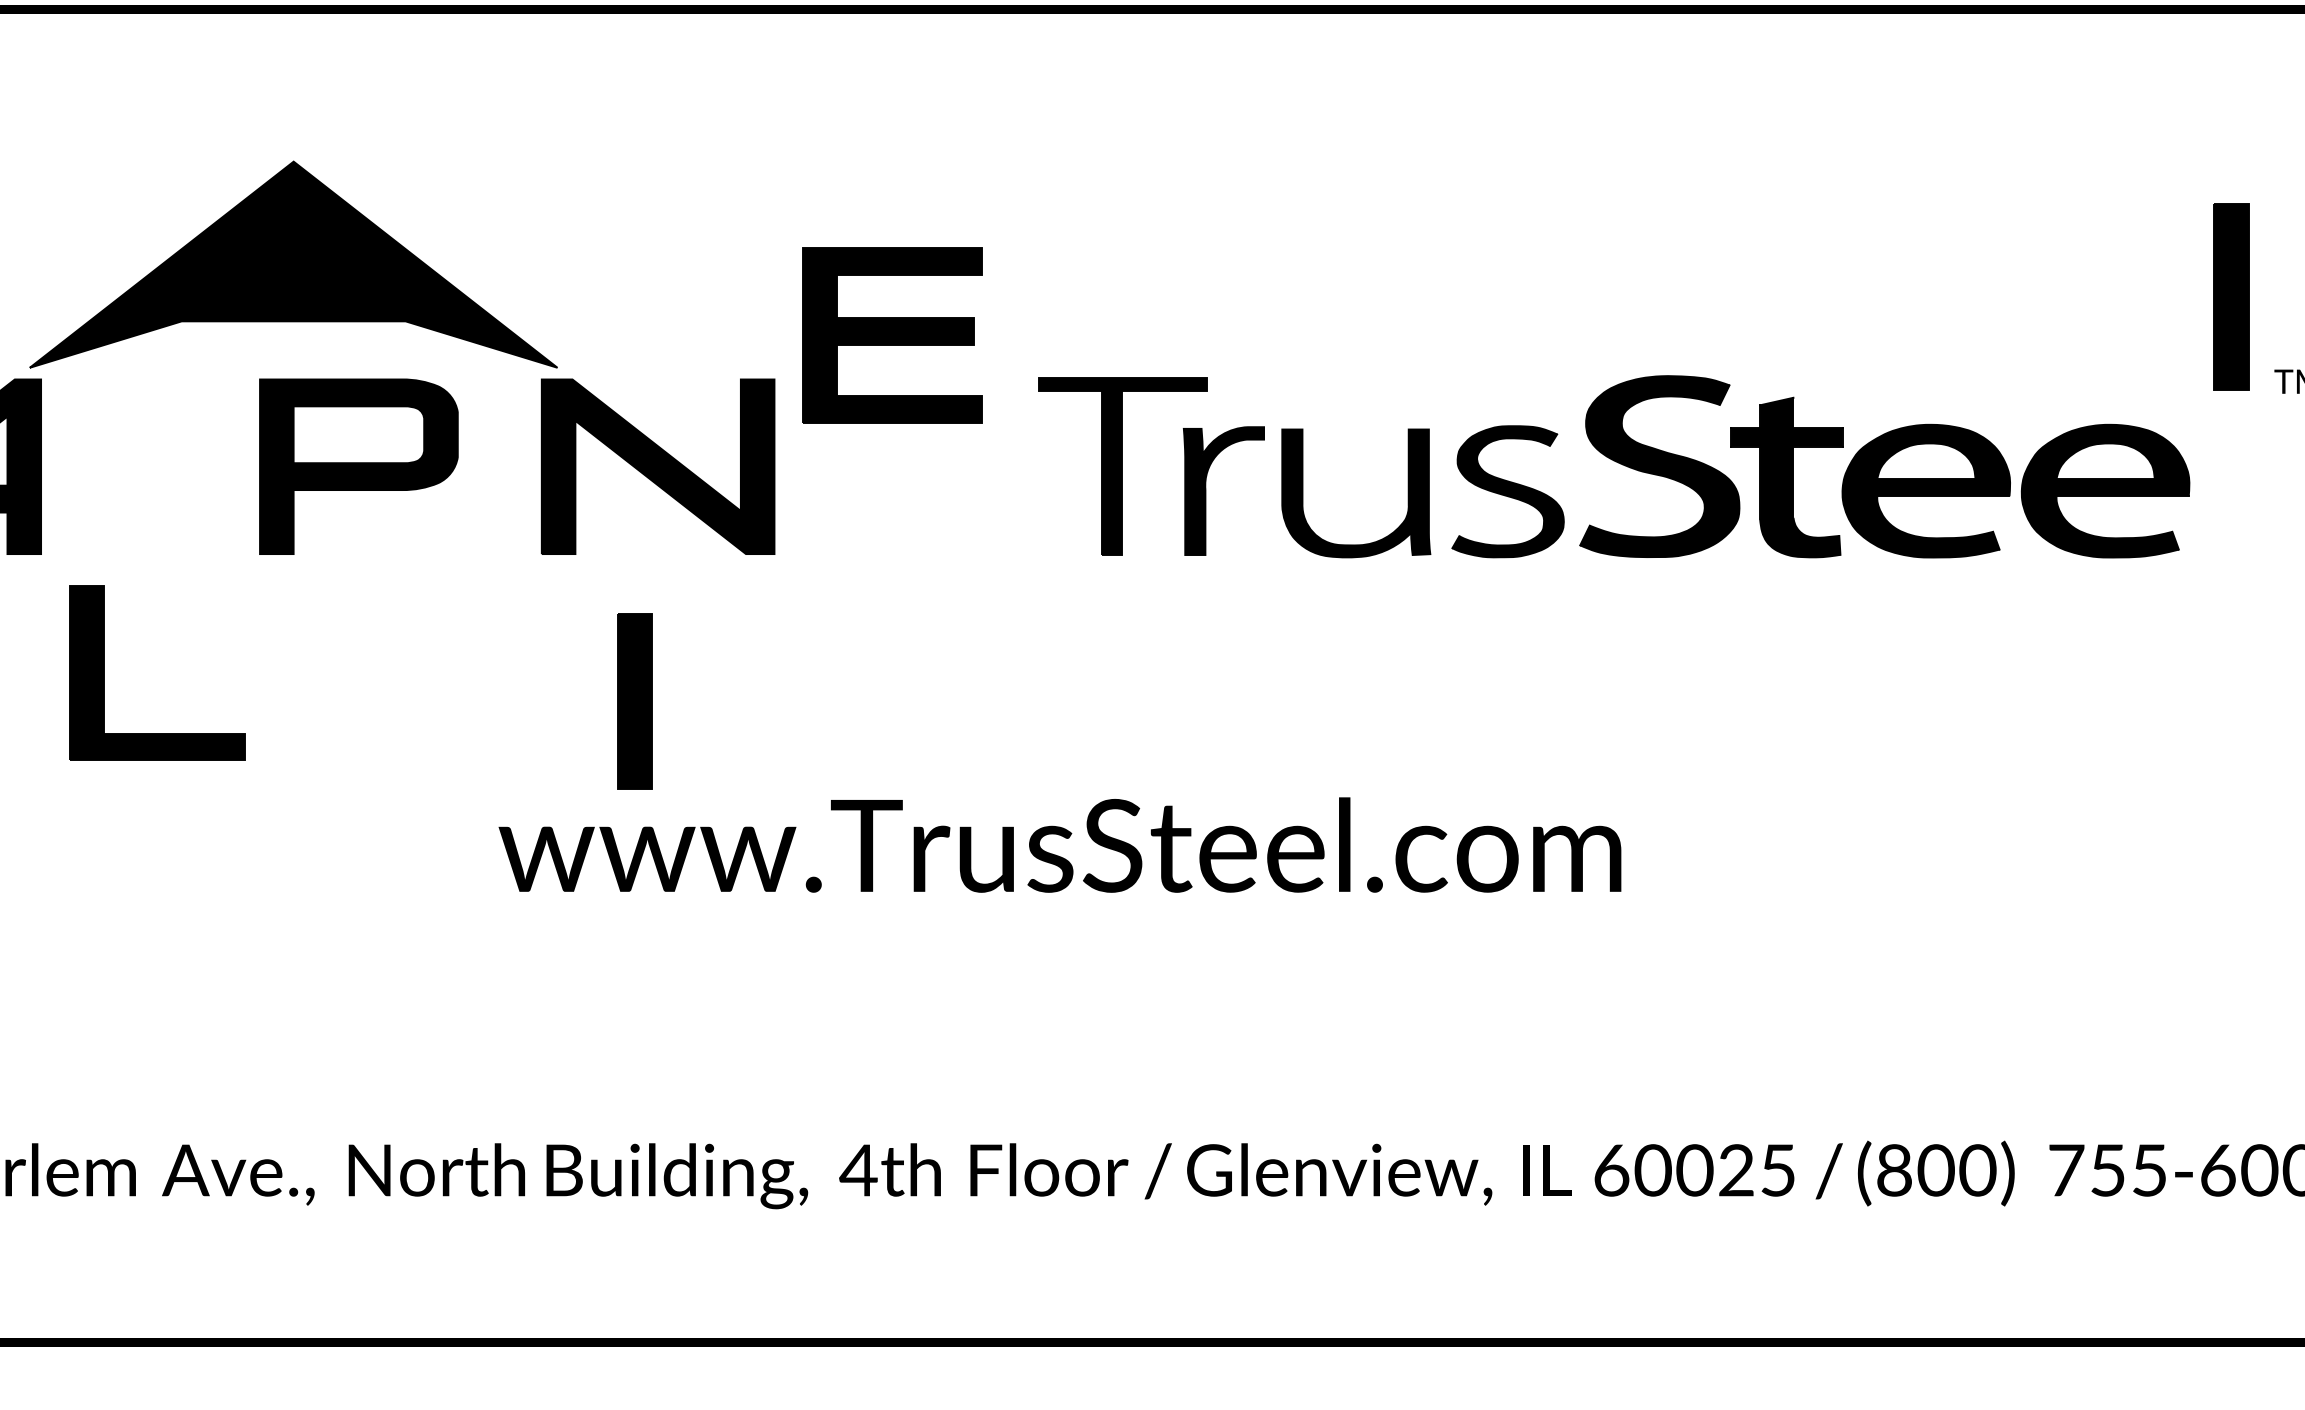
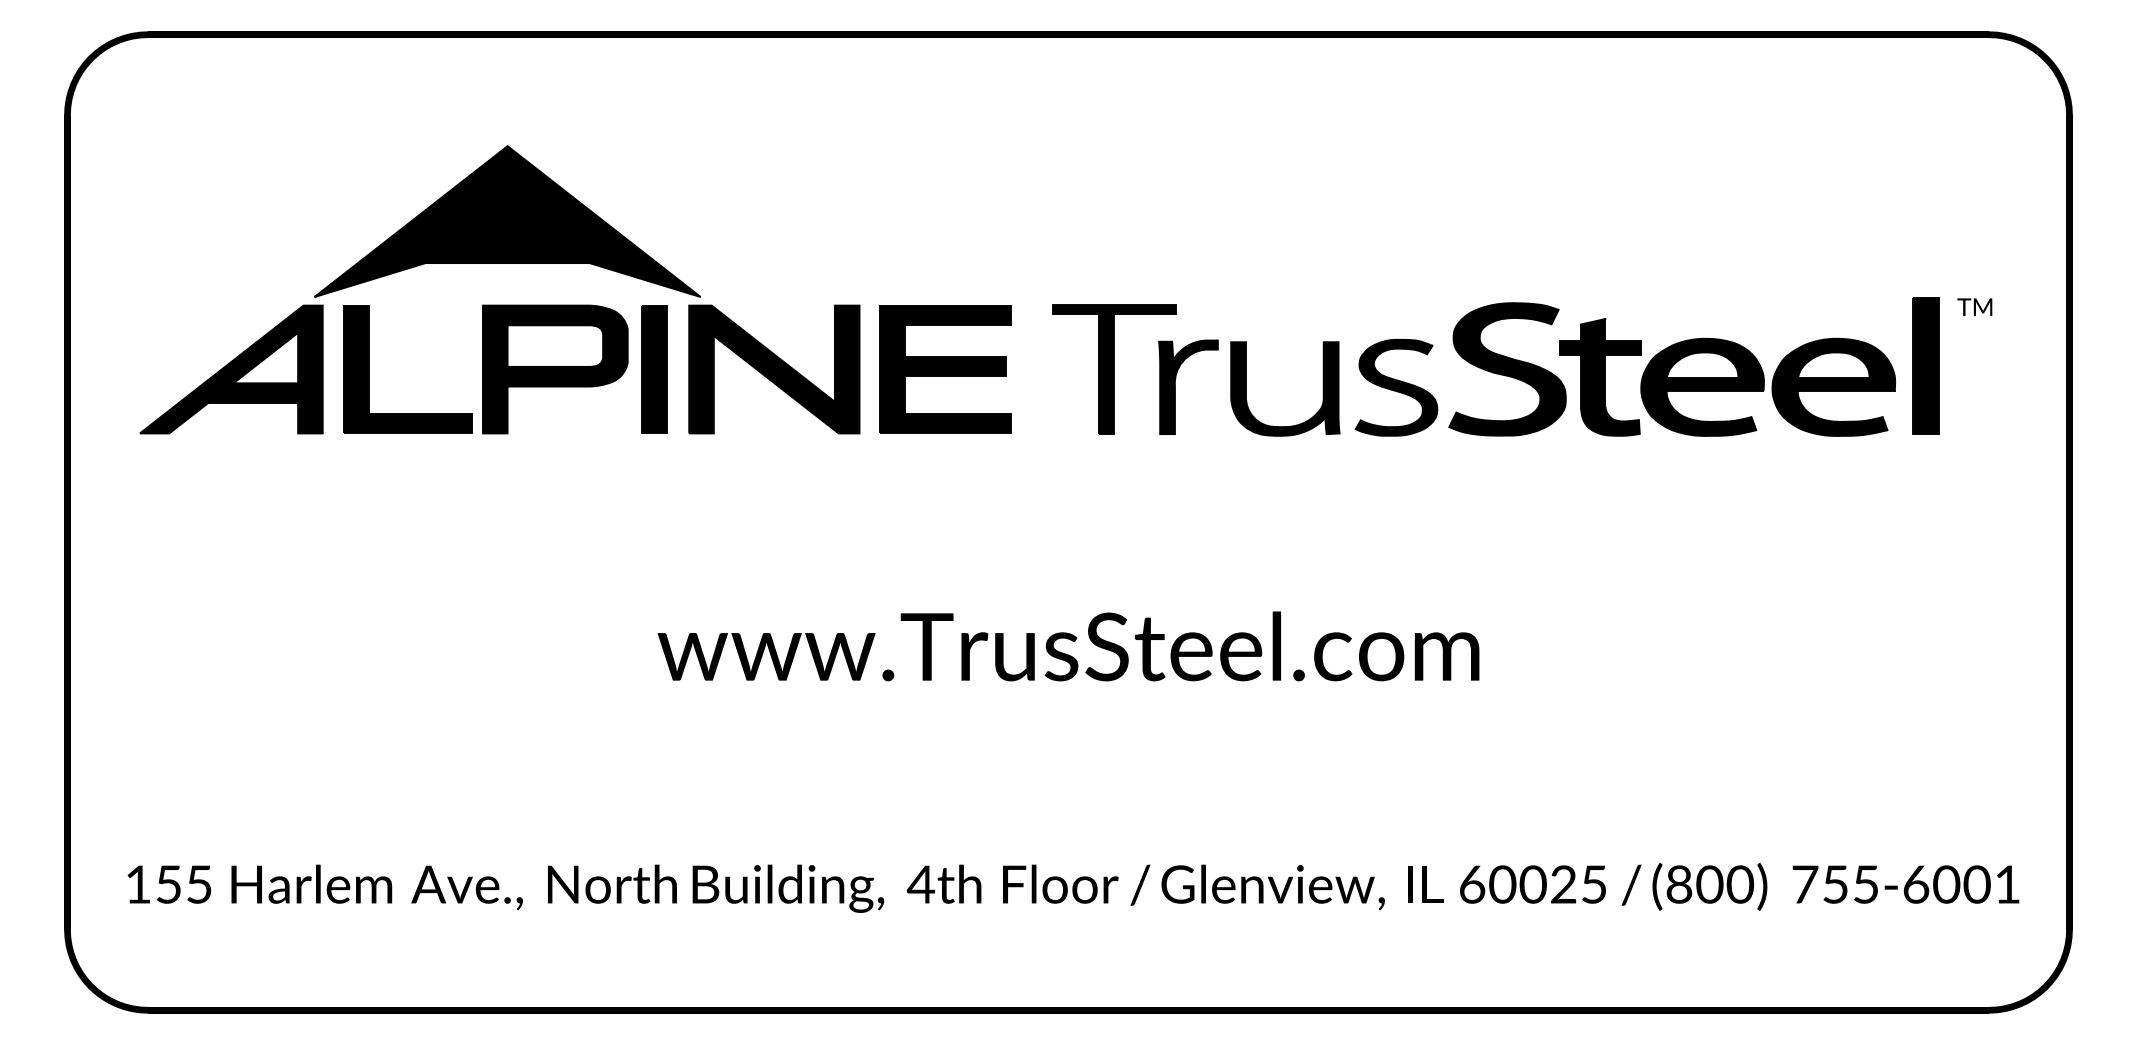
part: (2230, 295) -> (1925, 365), moved
part: (891, 335) -> (945, 369), moved
part: (105, 673) -> (369, 369), moved
part: (635, 701) -> (654, 369), moved

